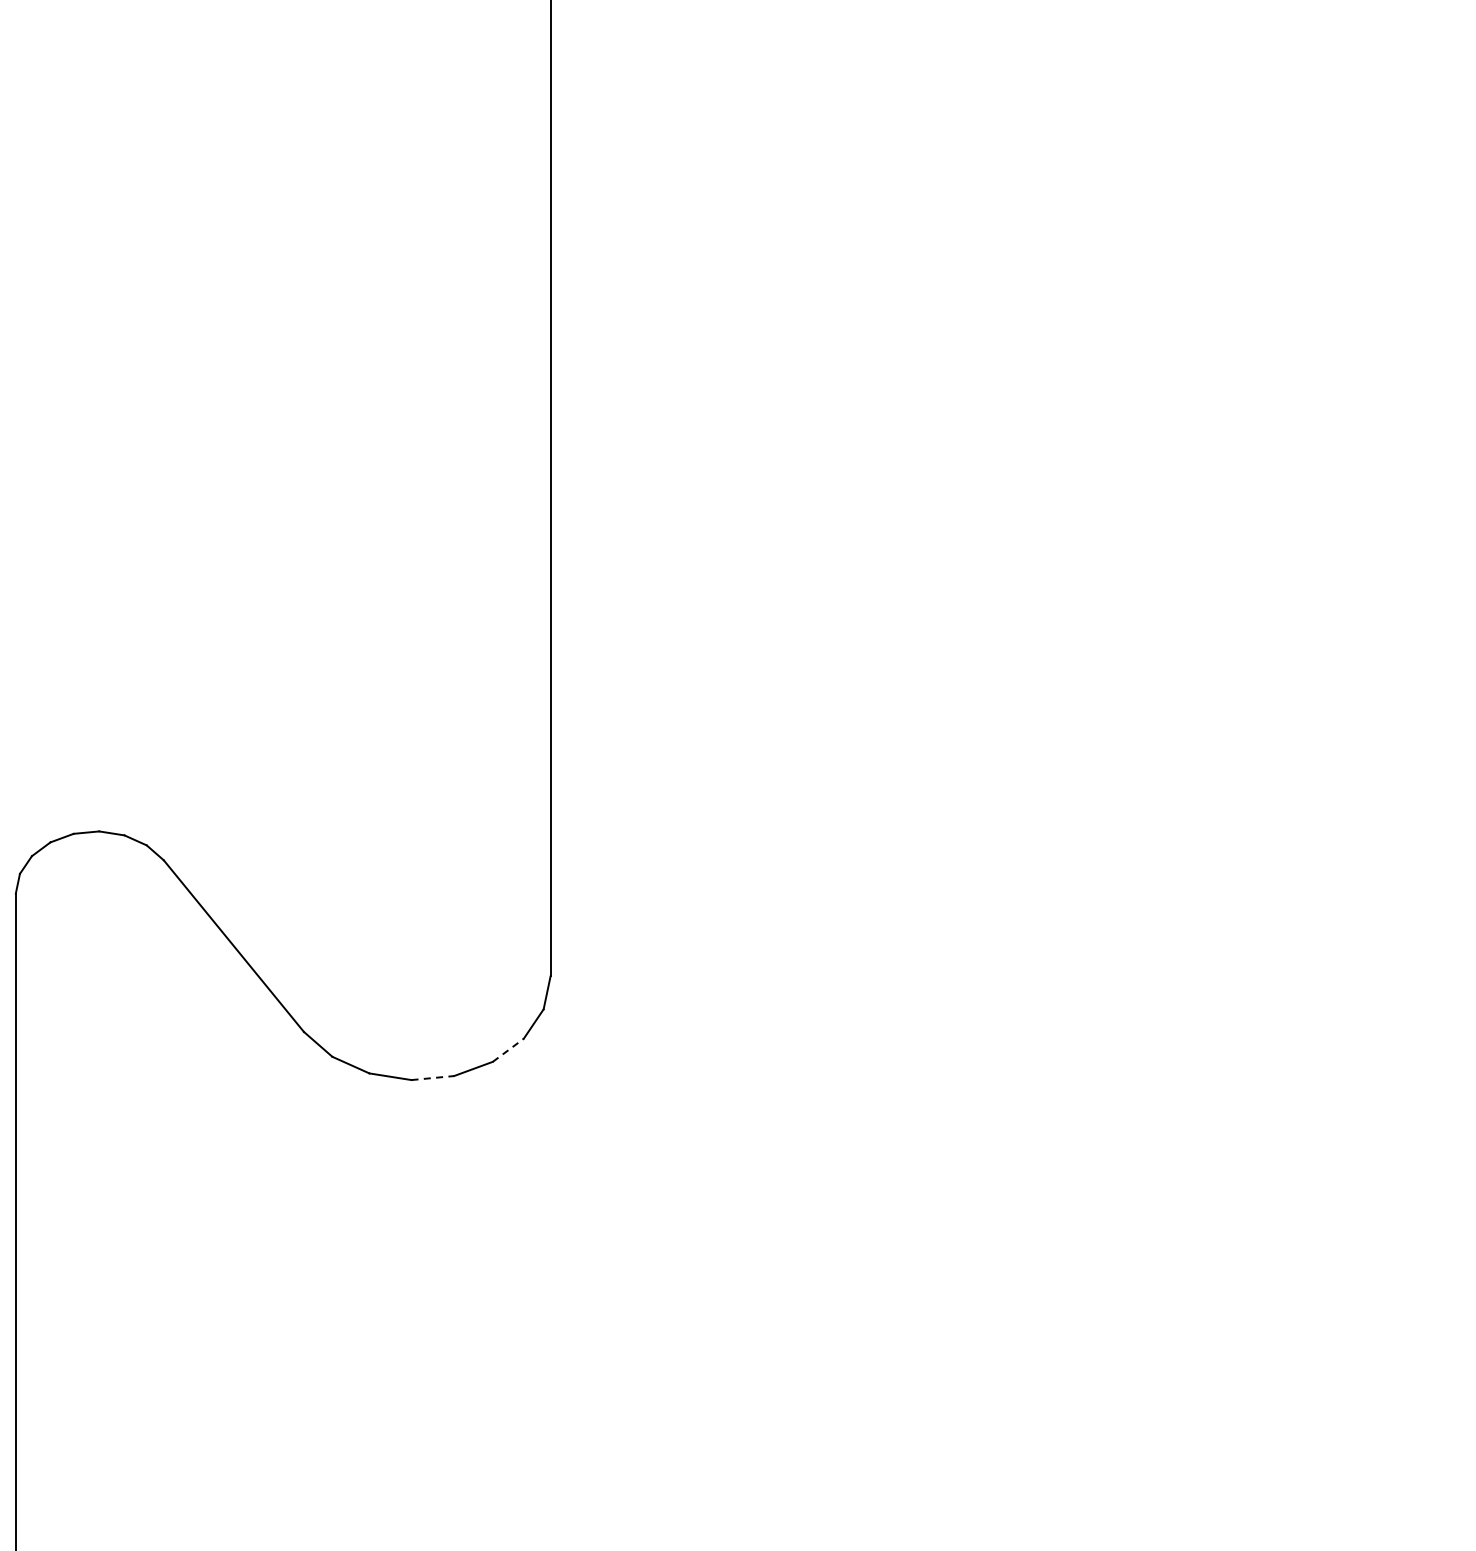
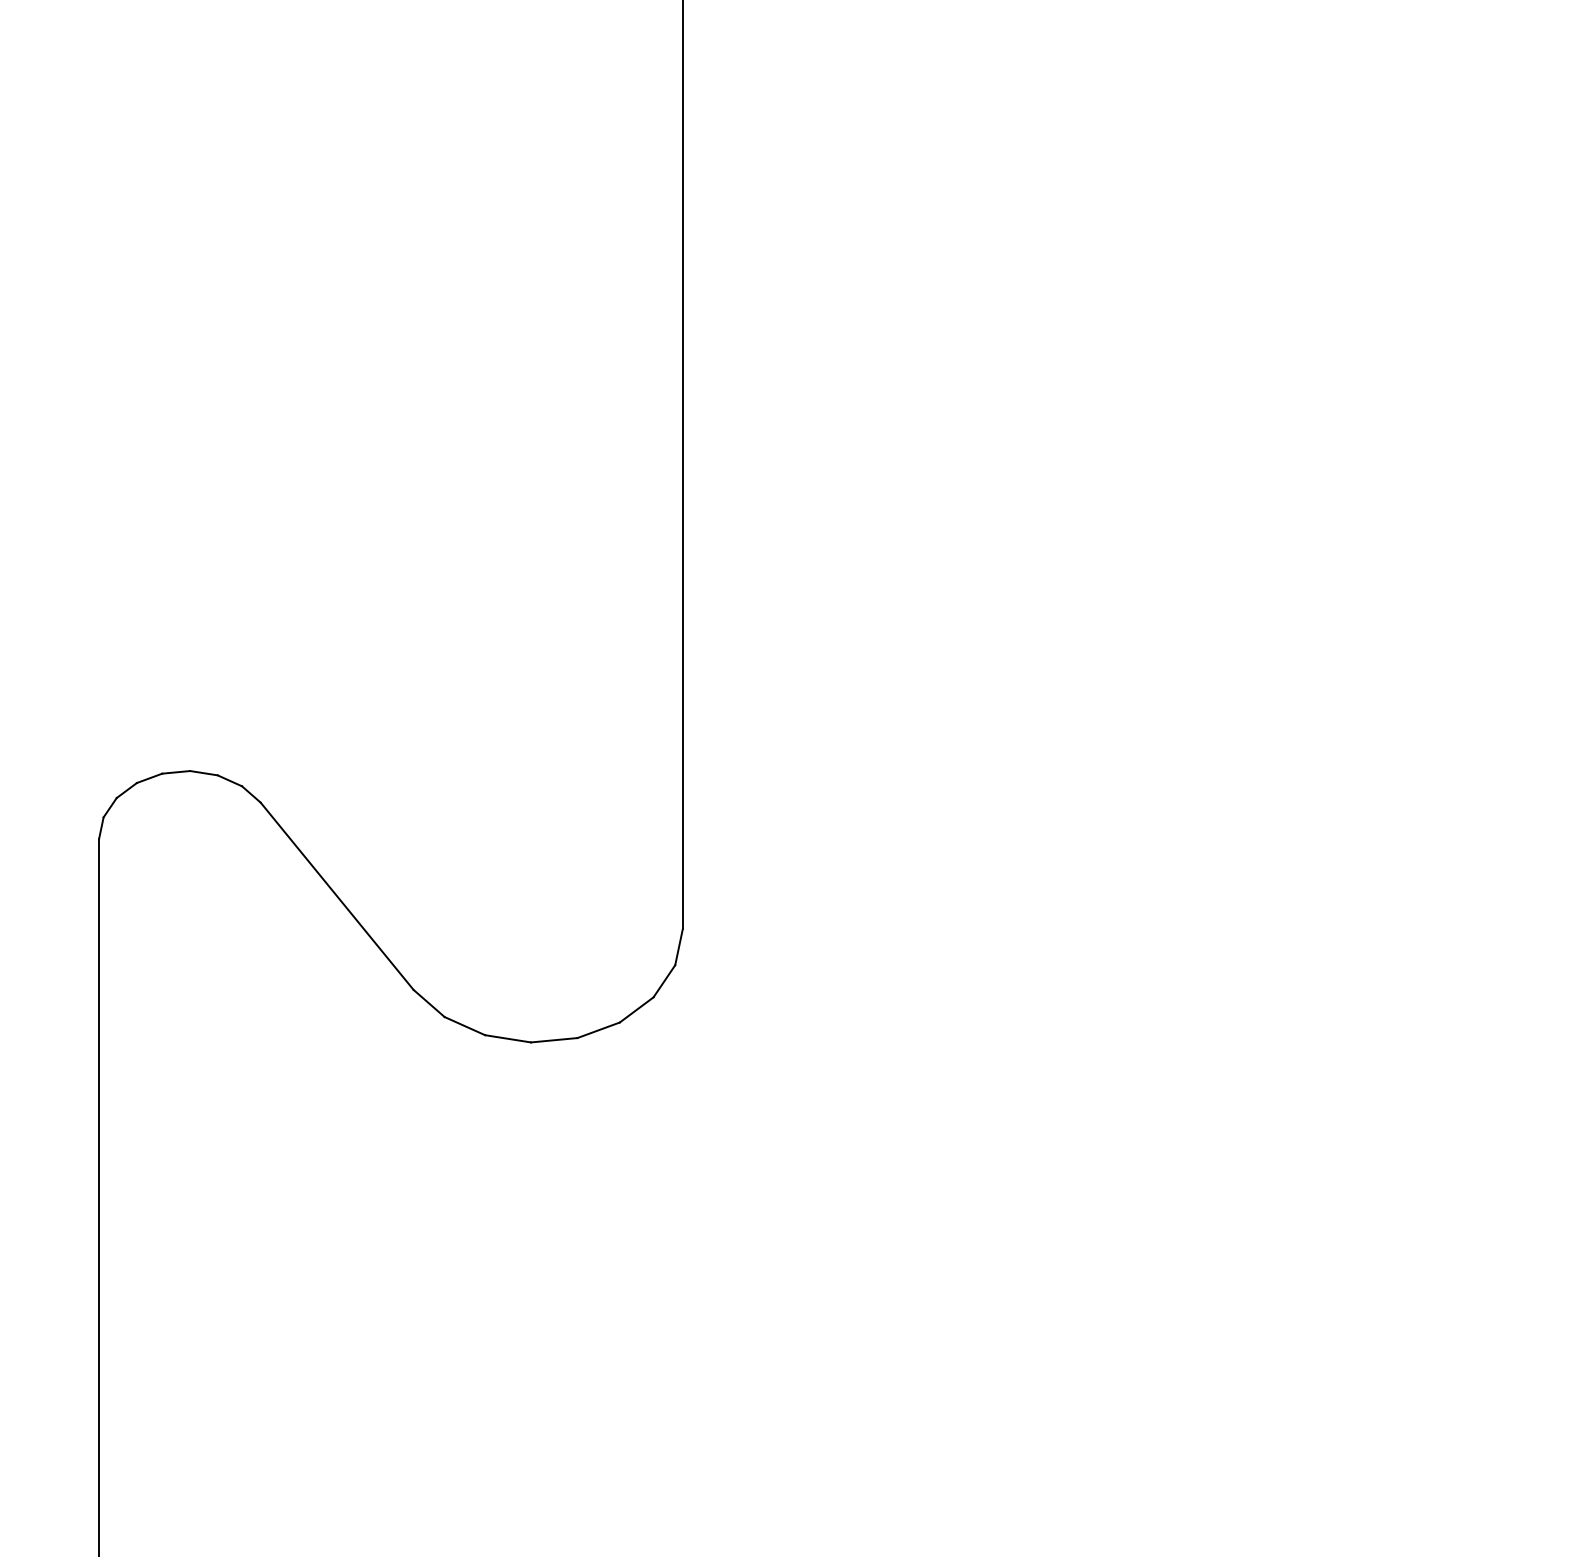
line: (508, 1050) -> (636, 1010), dashed -> solid
line: (433, 1078) -> (555, 1040), dashed -> solid

